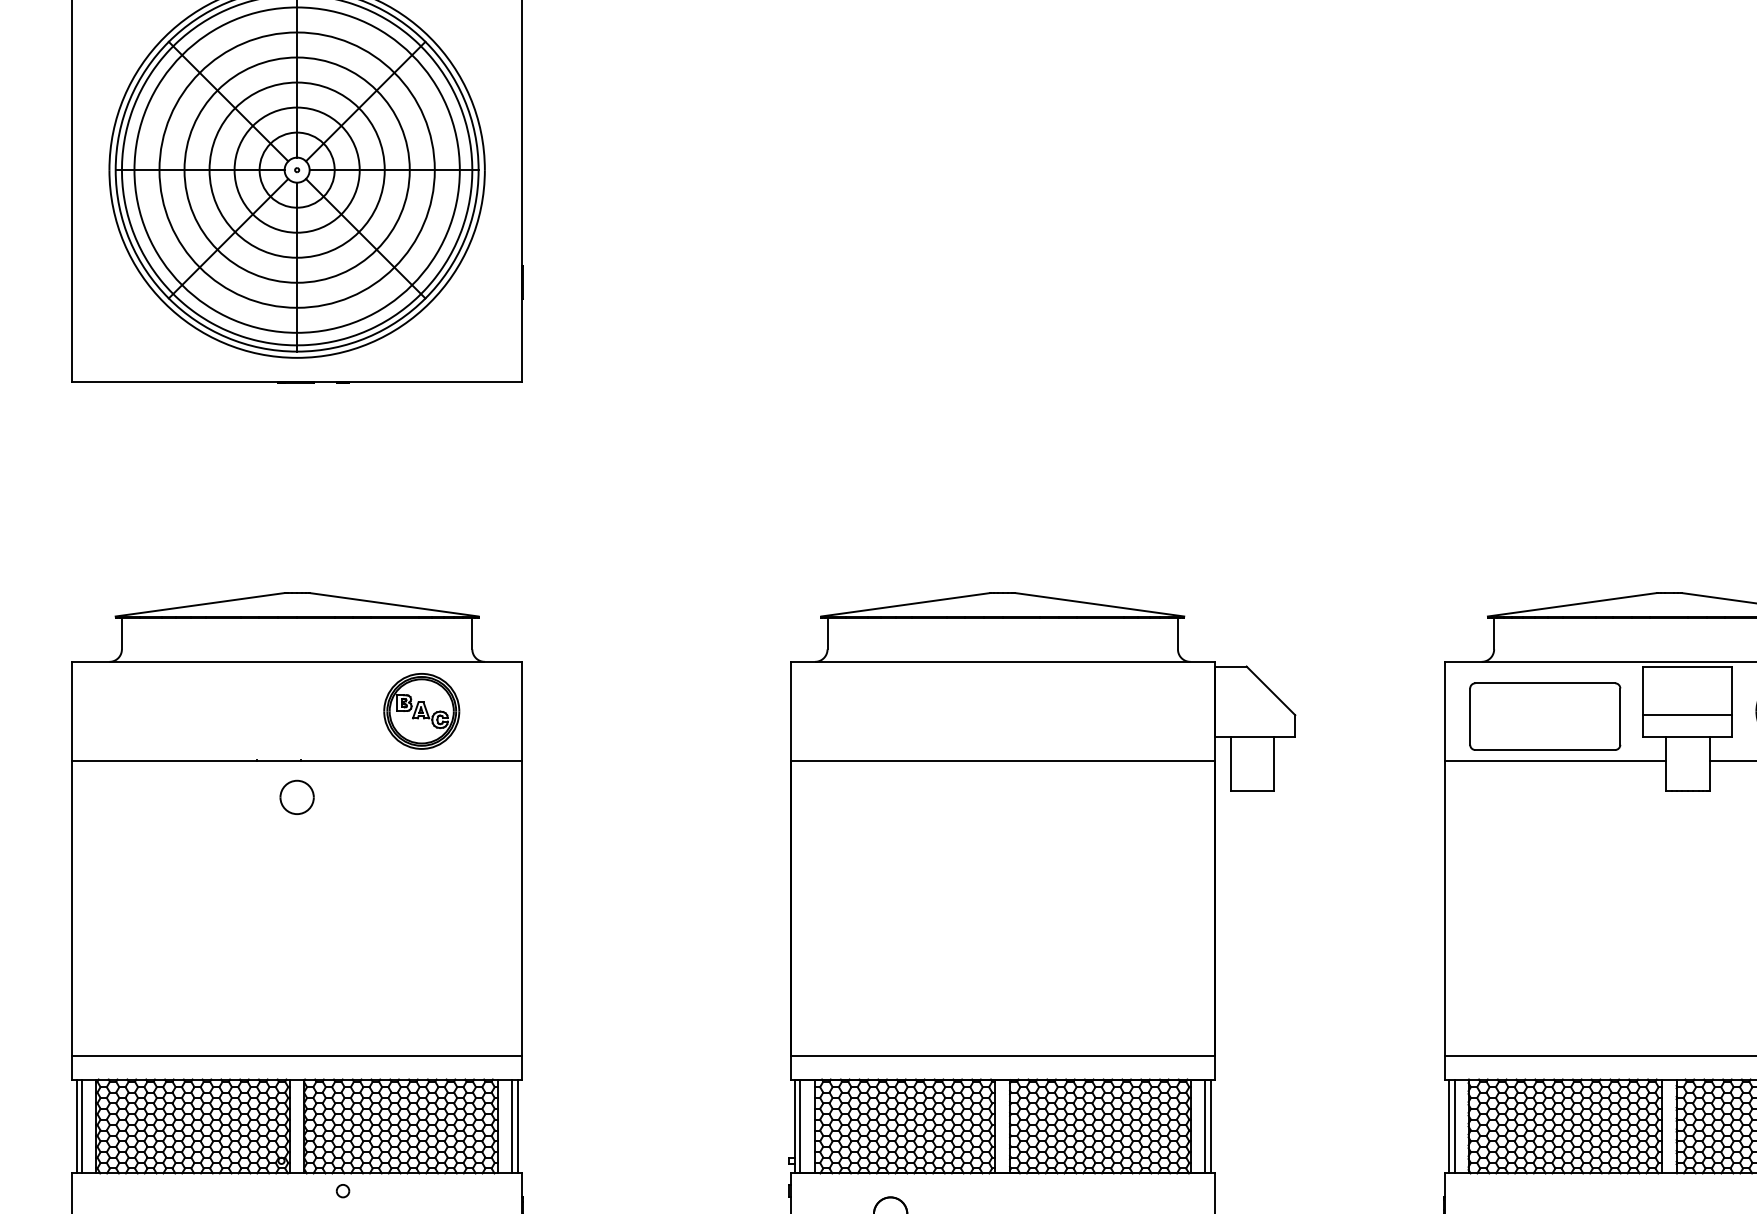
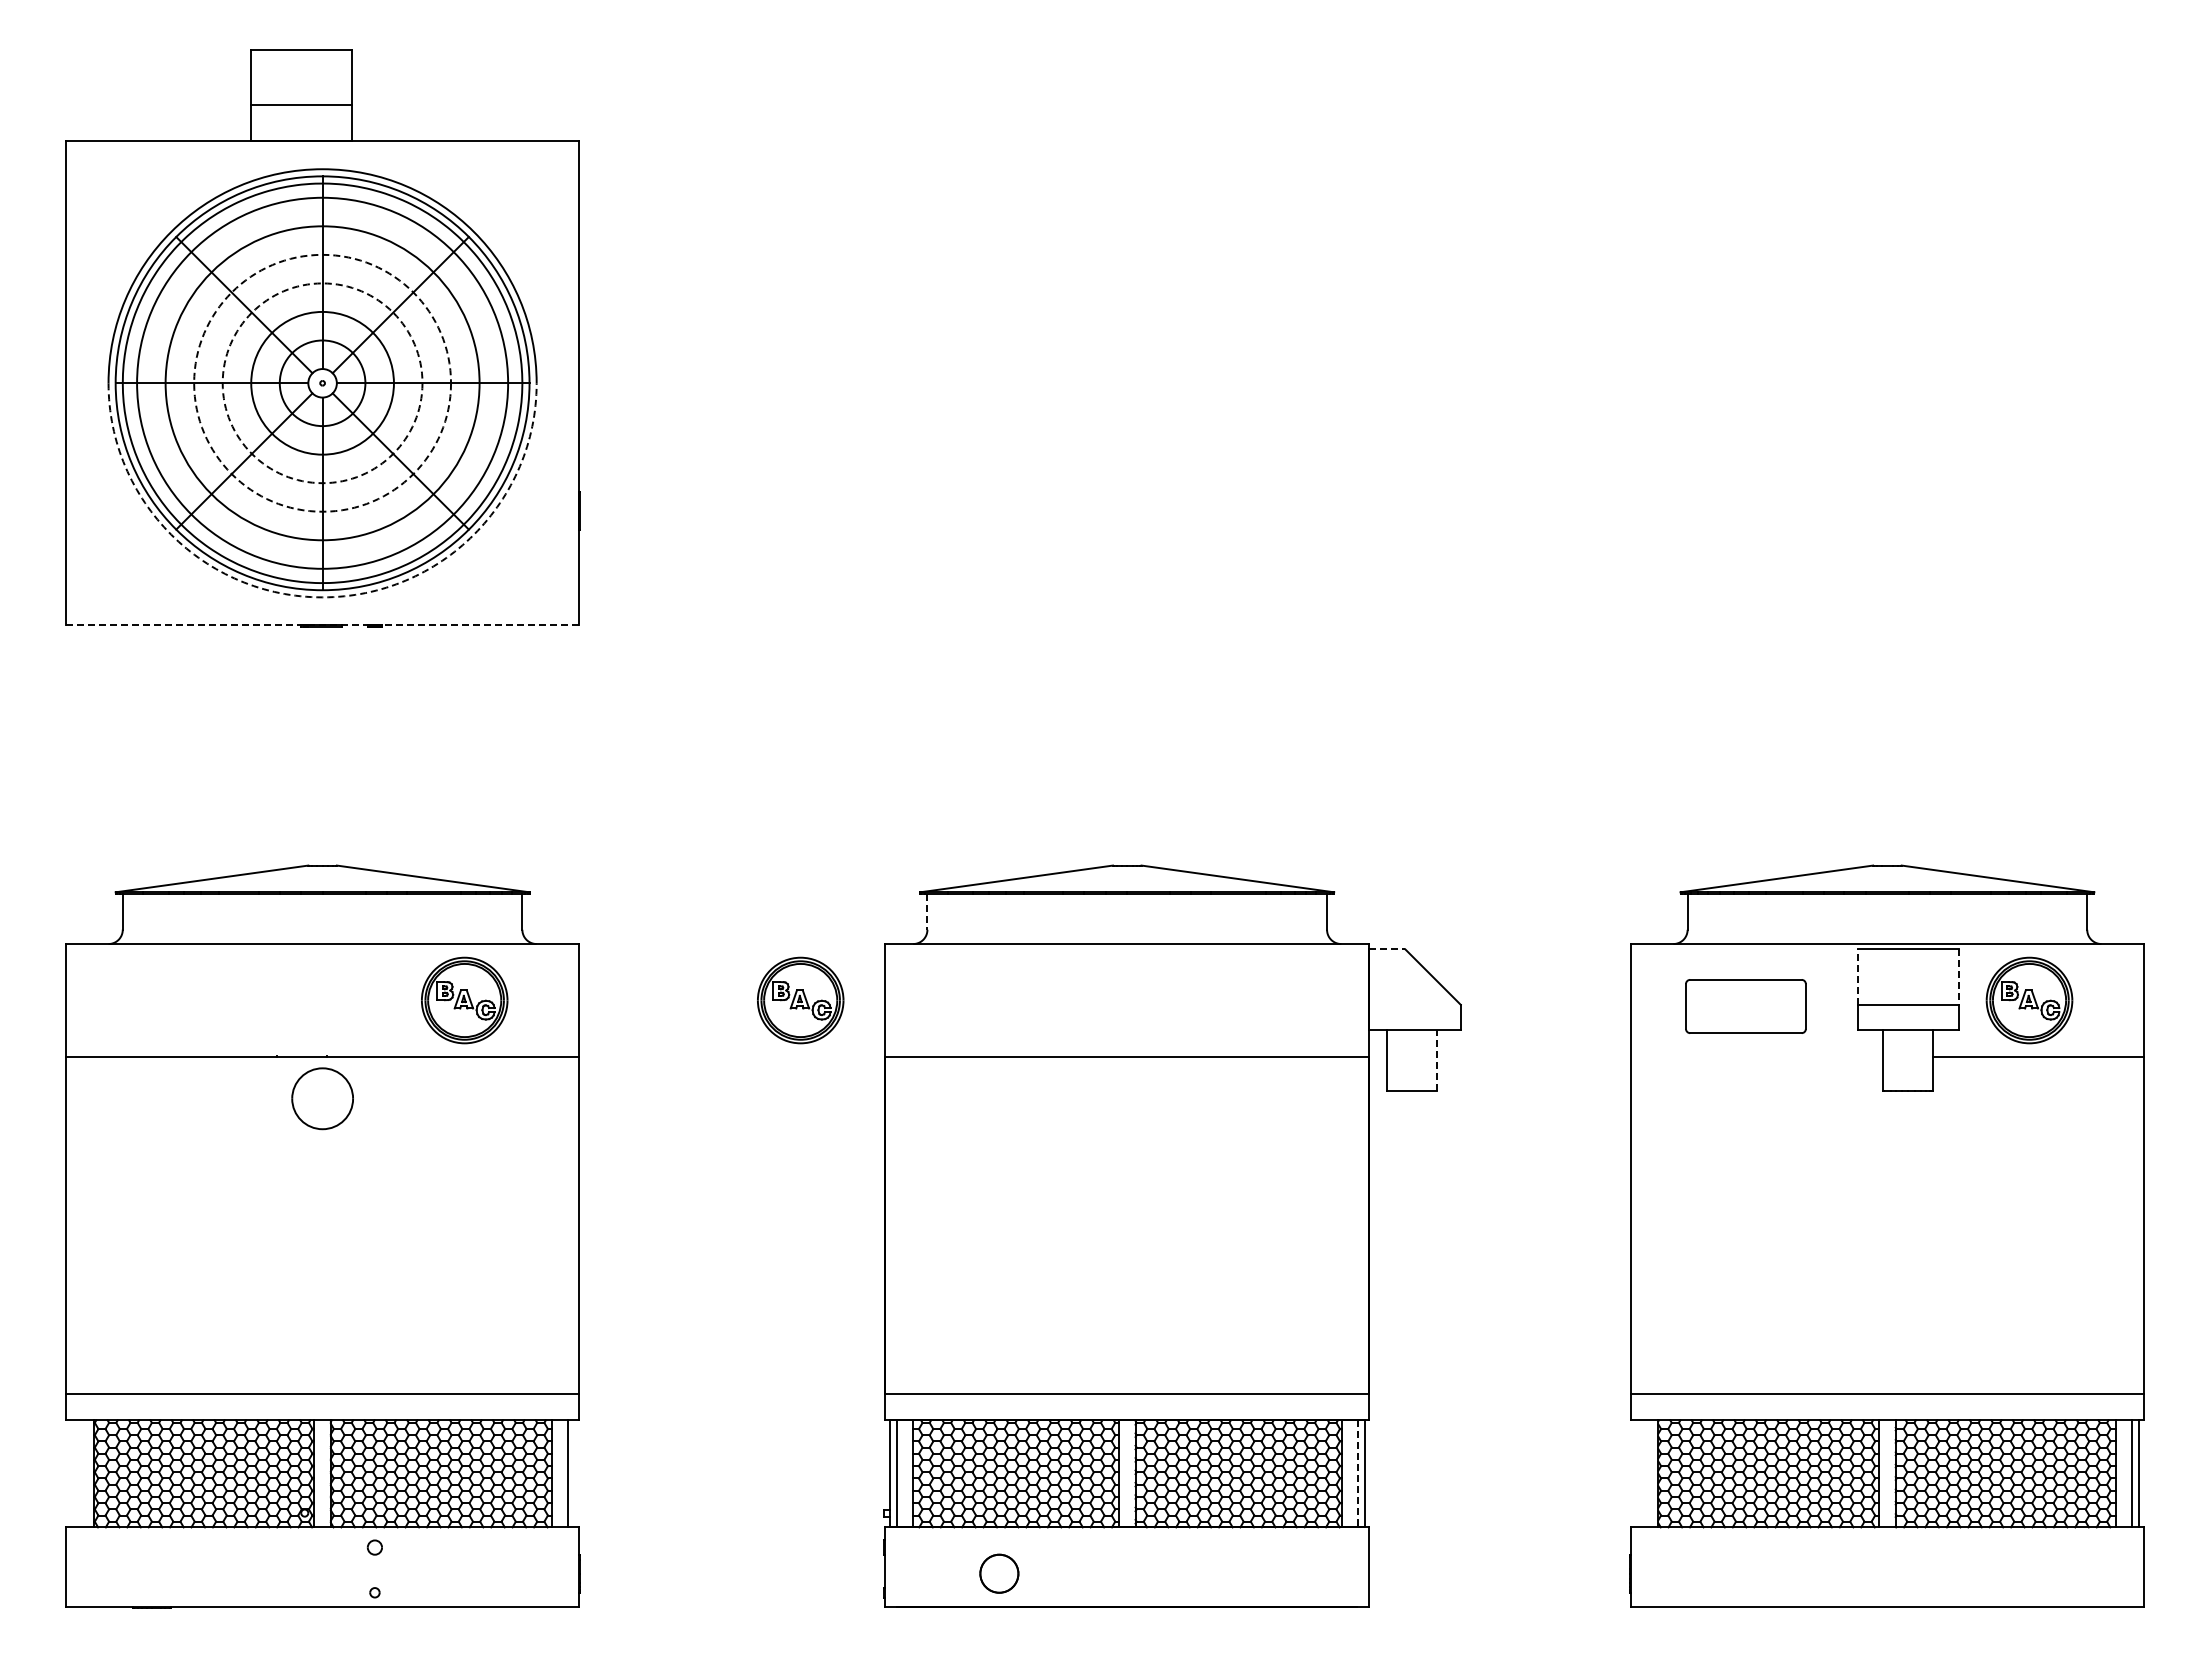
circle: (297, 169) -> (322, 382), solid -> dashed
circle: (297, 170) -> (322, 383), solid -> dashed
arc: (297, 357) -> (322, 597), solid -> dashed
line: (297, 382) -> (323, 625), solid -> dashed
line: (827, 634) -> (927, 912), solid -> dashed
line: (1230, 666) -> (1387, 949), solid -> dashed
line: (1643, 691) -> (1857, 977), solid -> dashed
line: (1731, 691) -> (1958, 977), solid -> dashed
part: (716, 711) -> (800, 1000), added
part: (1544, 716) -> (1745, 1006), size x0.7
line: (1555, 761) -> (1757, 1057), removed
line: (1274, 763) -> (1437, 1060), solid -> dashed
part: (297, 797) -> (322, 1098), size x1.6
line: (76, 1126) -> (71, 1473), removed
line: (82, 1126) -> (77, 1473), removed
line: (518, 1126) -> (574, 1473), removed
line: (1204, 1126) -> (1357, 1473), solid -> dashed
line: (1448, 1126) -> (1635, 1473), removed
line: (1454, 1126) -> (1642, 1473), removed

